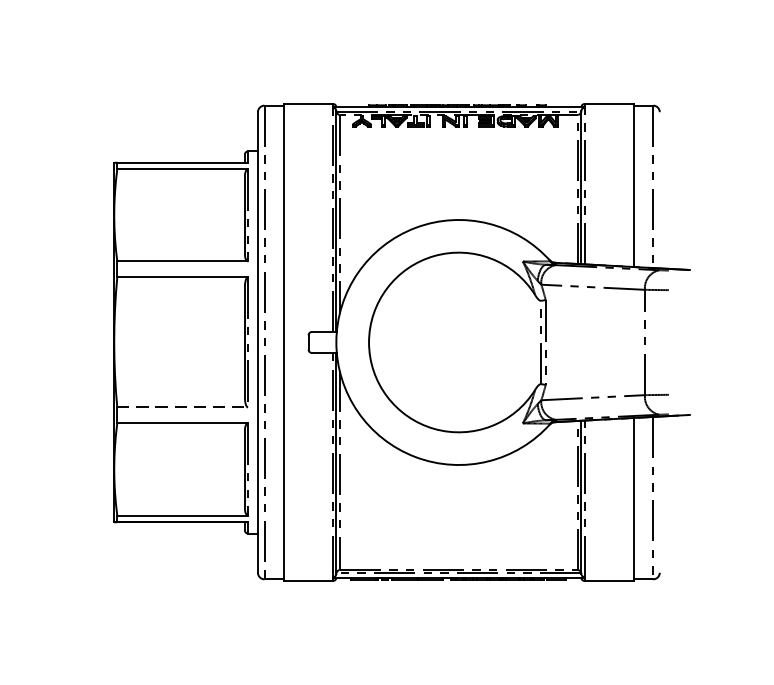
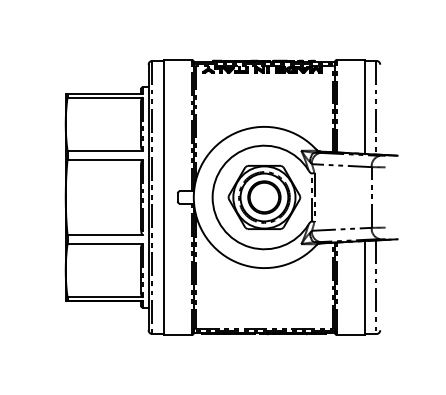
part: (458, 342) -> (264, 197), added
line: (183, 406) -> (105, 234), dashed -> solid

